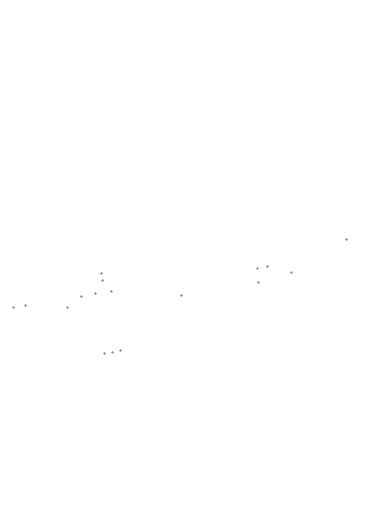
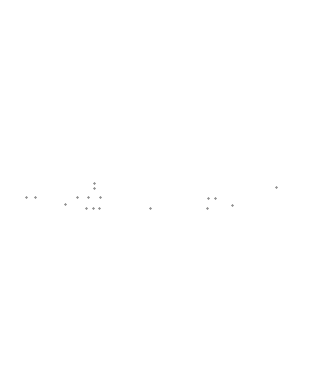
part: (111, 352) -> (92, 208), moved

